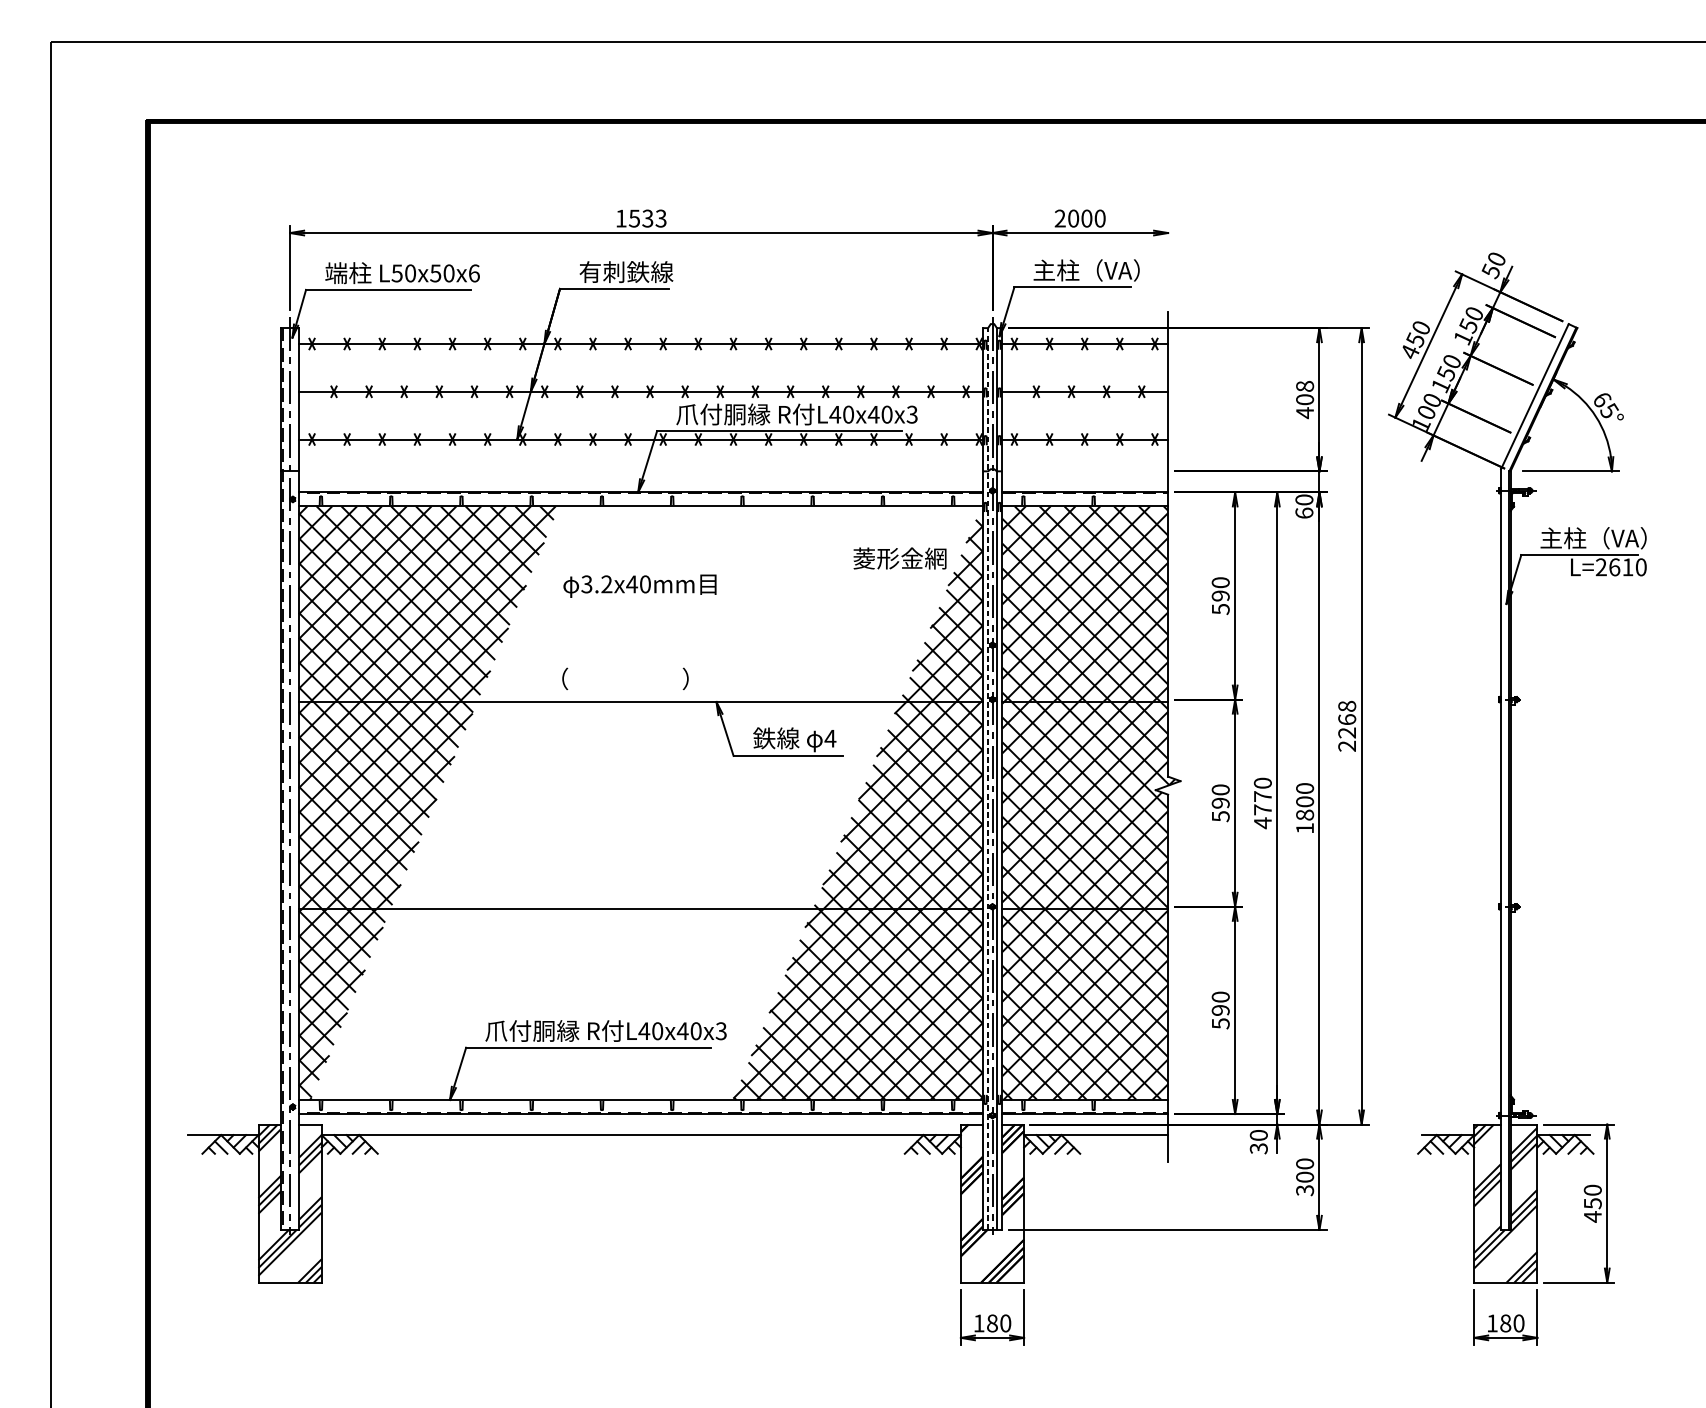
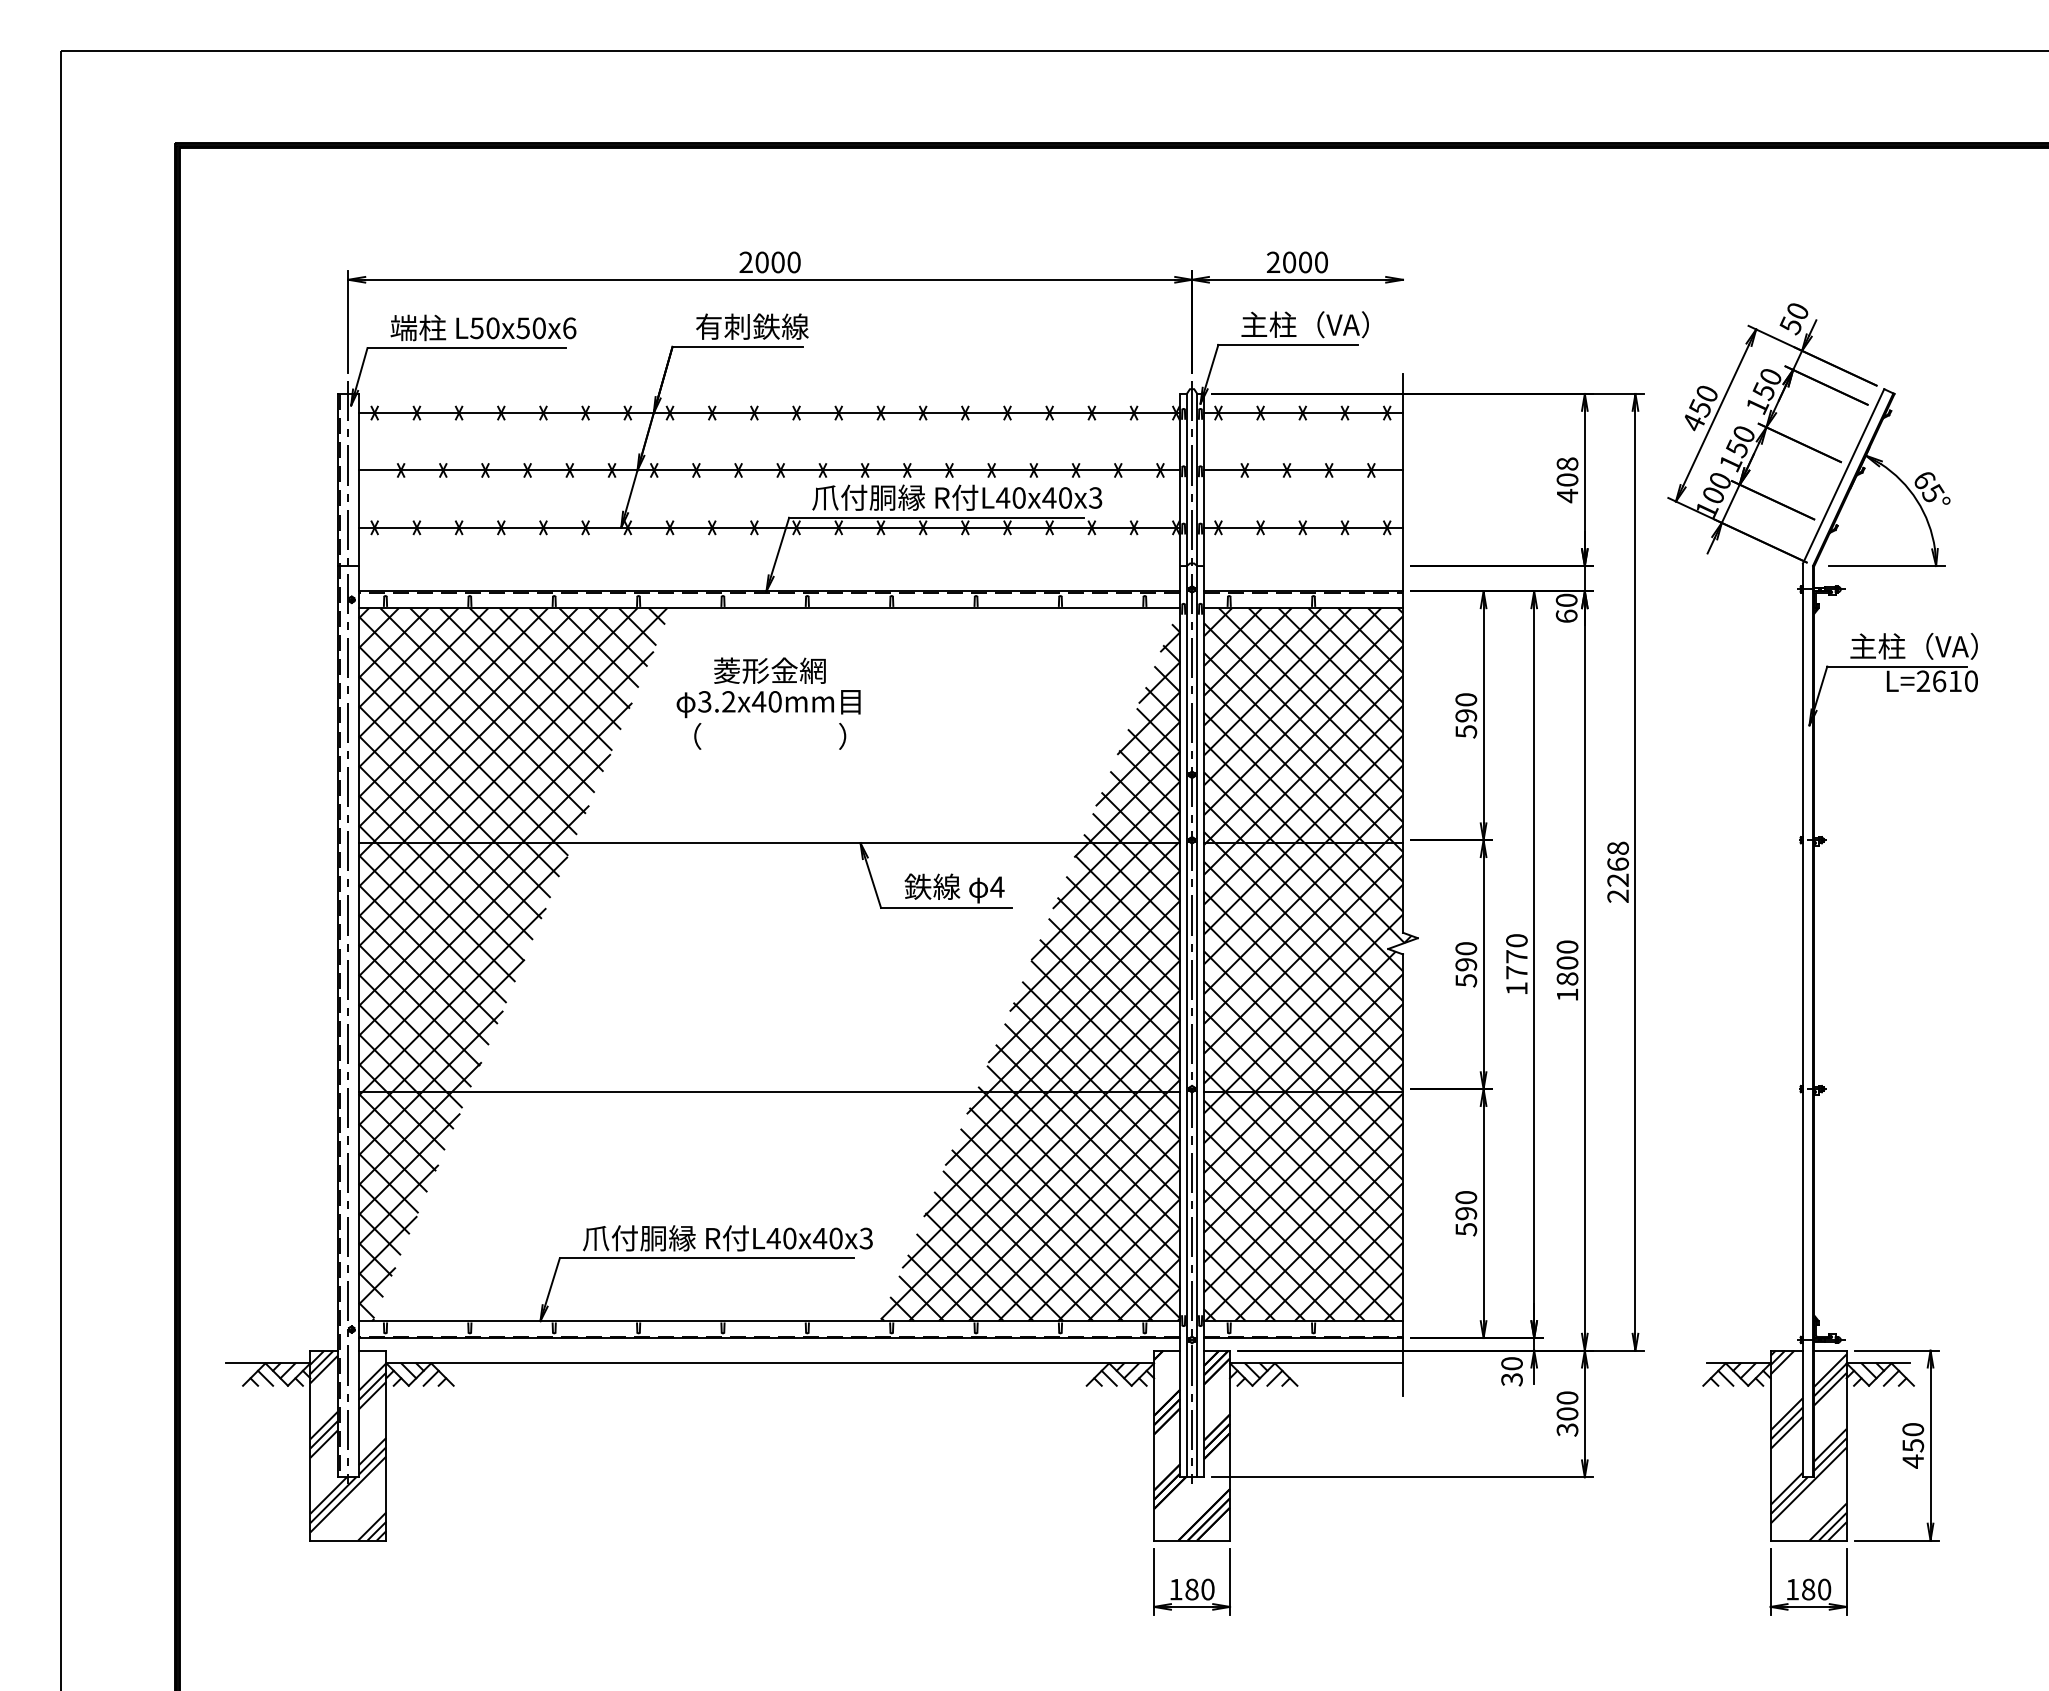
text: (640, 218) -> (769, 262), 1533 -> 2000
text: (899, 558) -> (769, 670), moved
text: (625, 679) -> (770, 736), moved
line: (987, 778) -> (1186, 935), dashed -> solid
text: (1262, 823) -> (1516, 988), 4770 -> 1770

